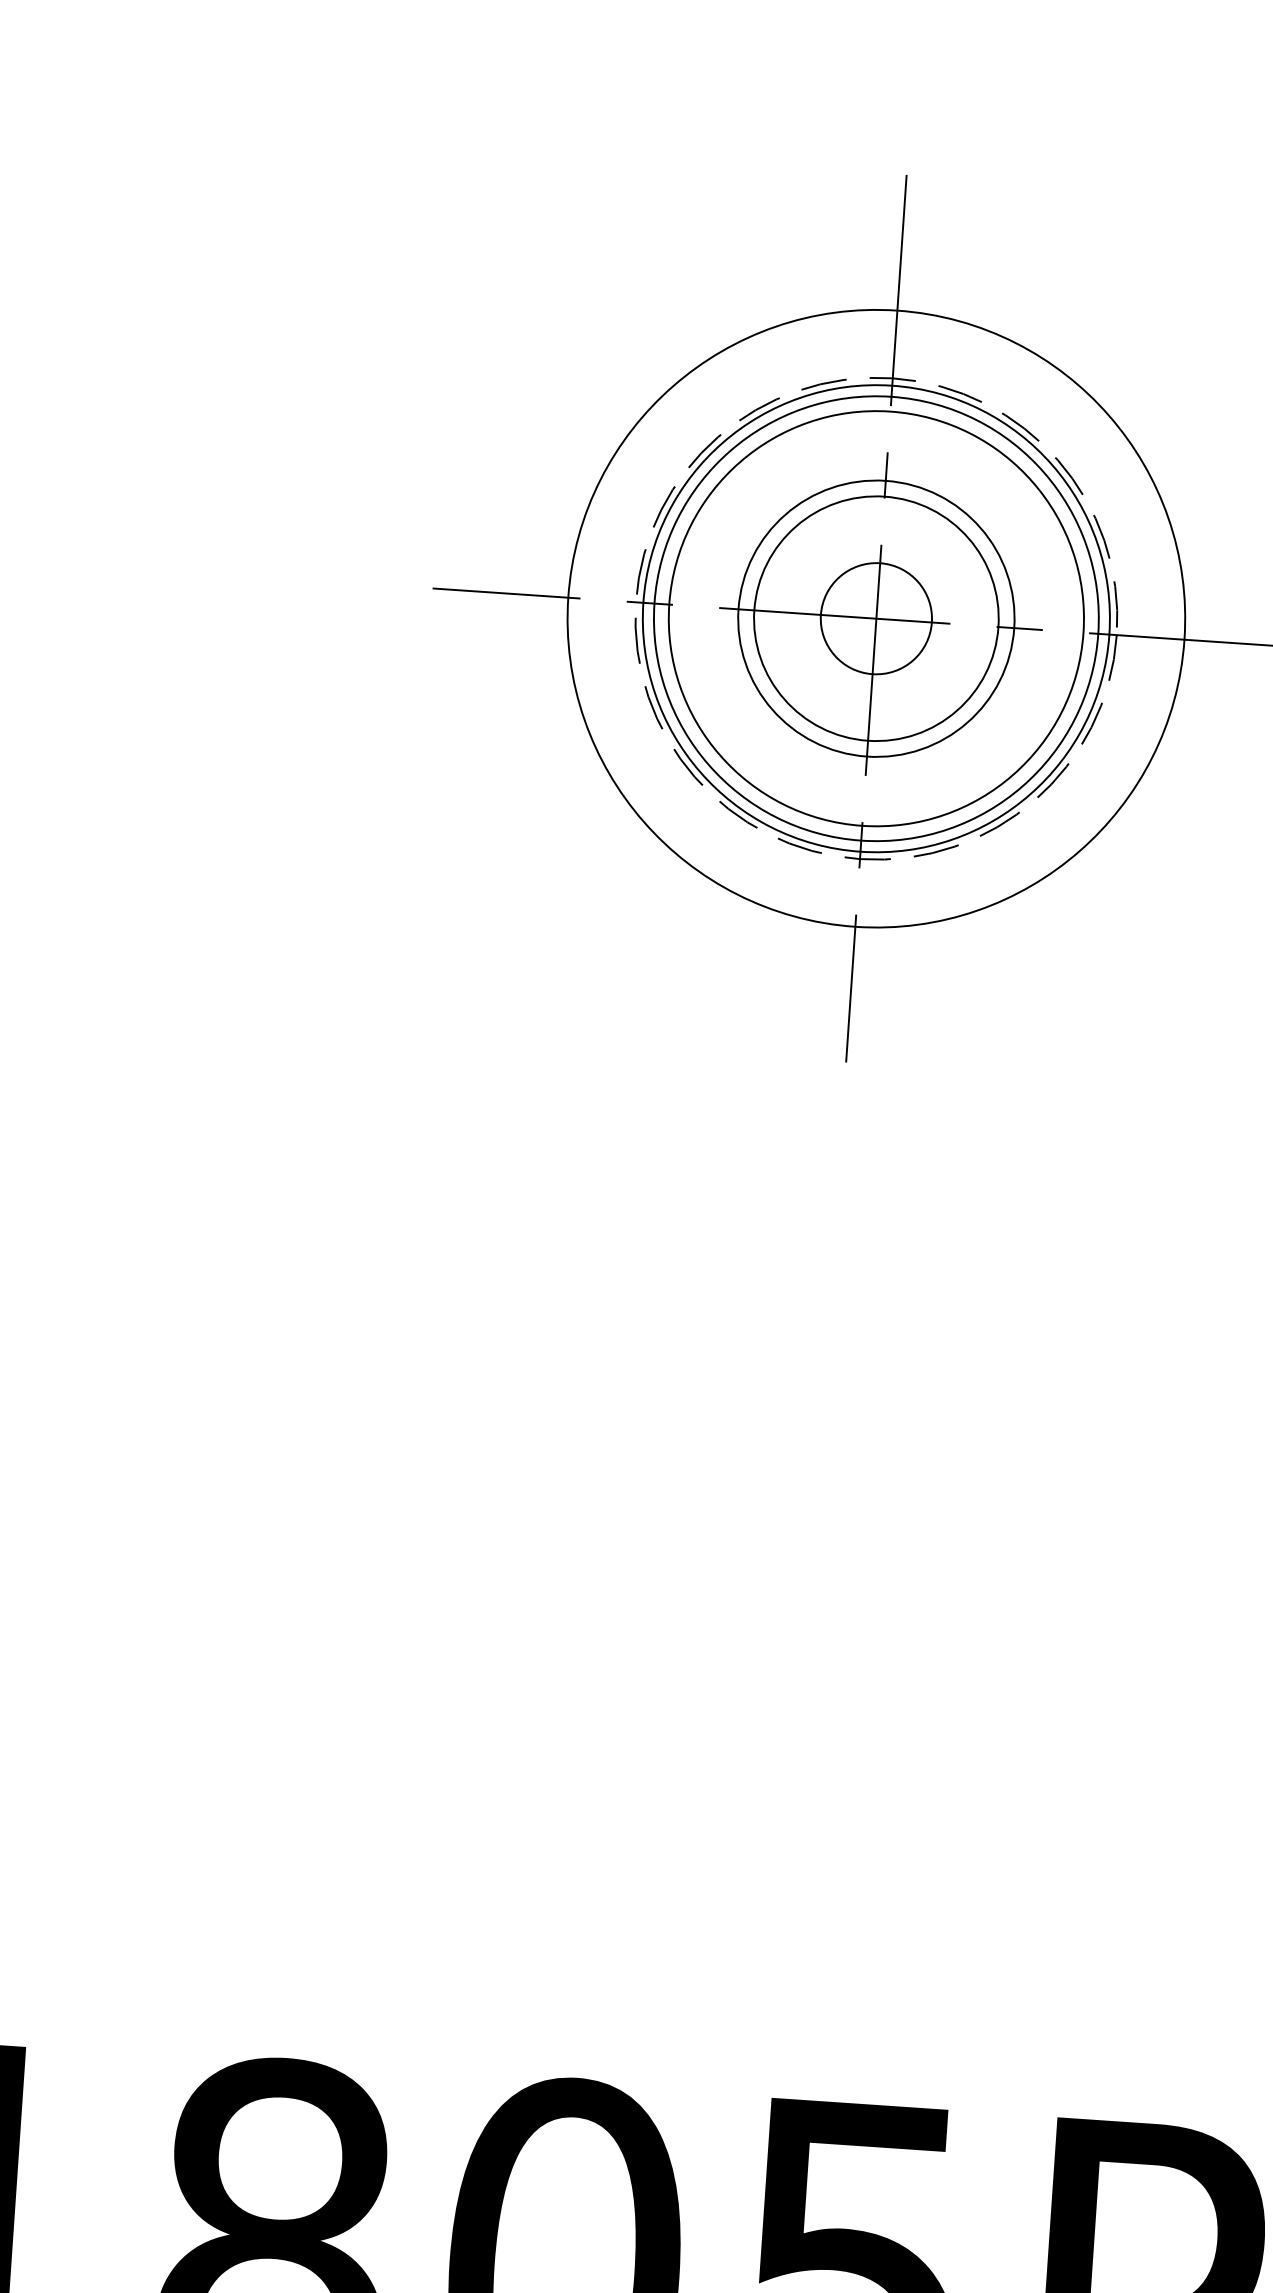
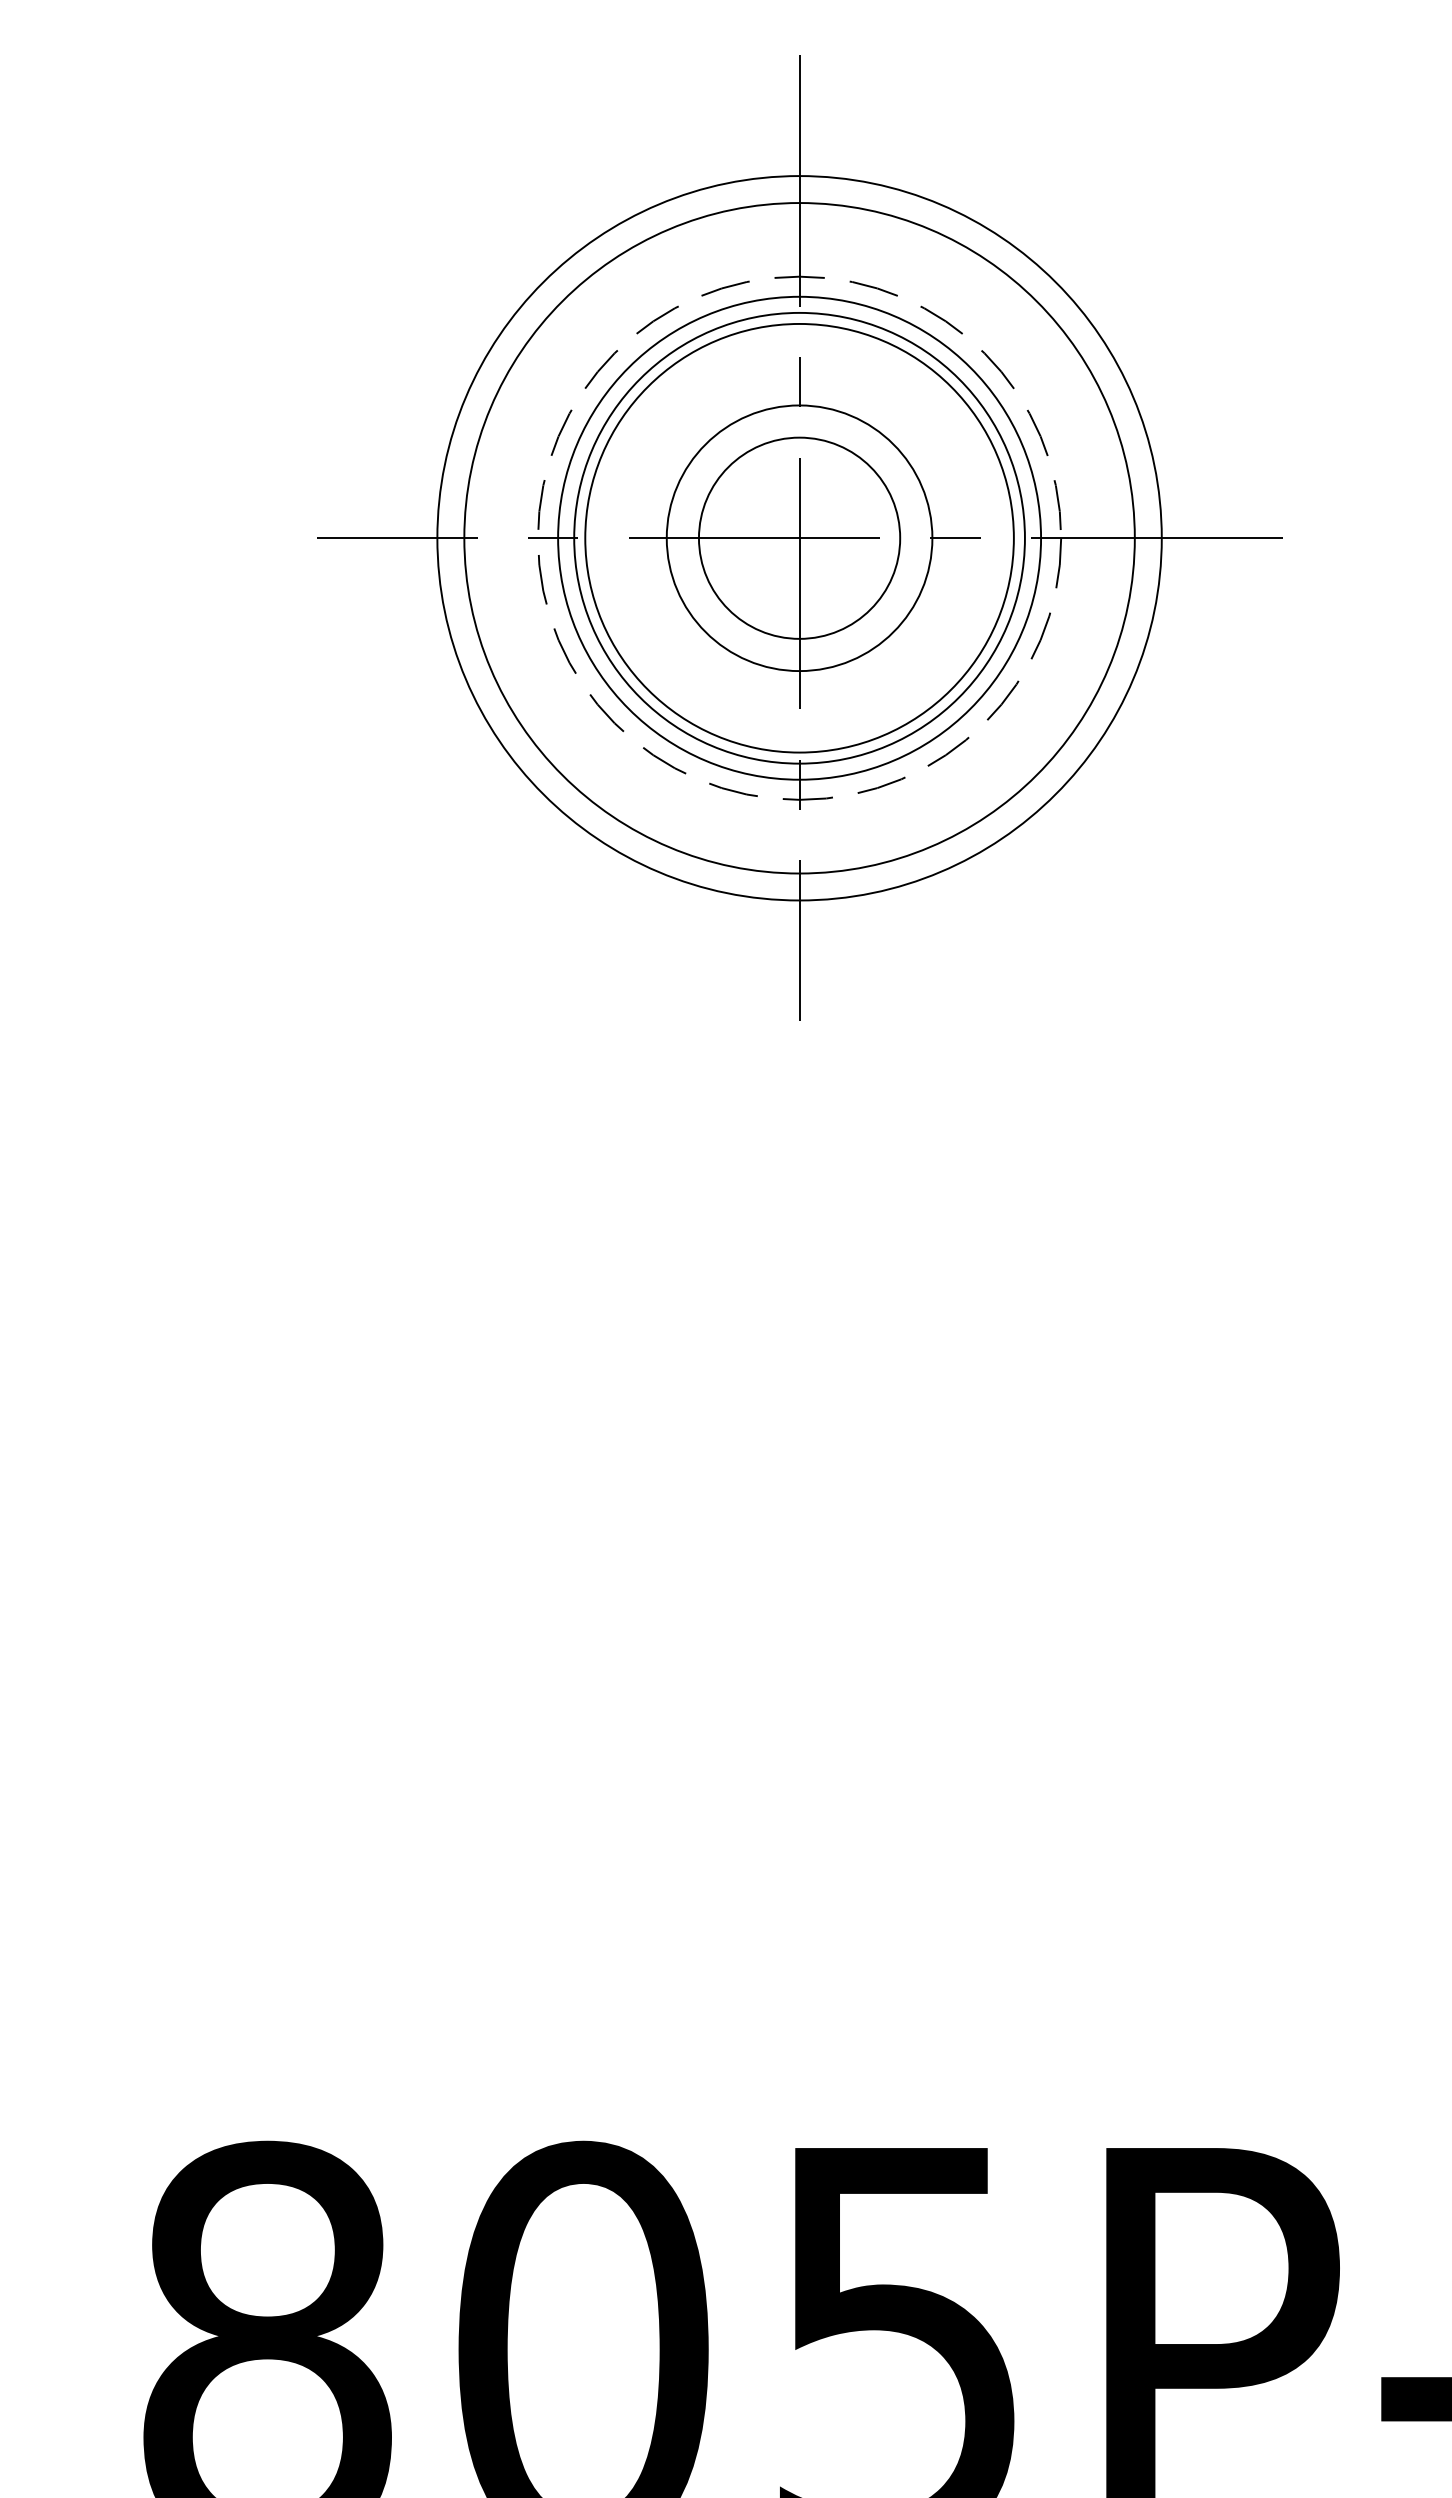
circle: (876, 618) -> (799, 537), size x1.43
circle: (876, 618) -> (799, 537), size x1.67
circle: (876, 618) -> (799, 538), size x1.43

